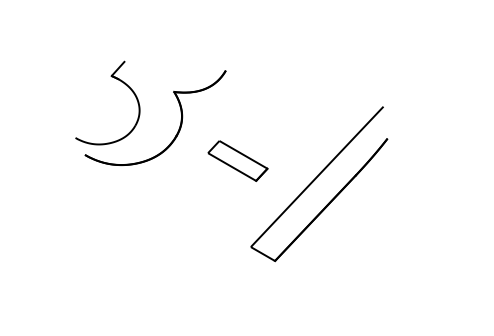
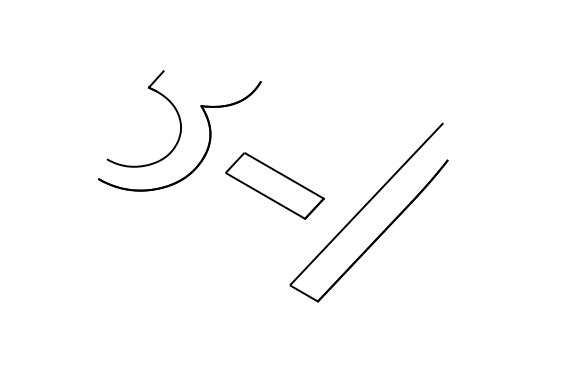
part: (121, 82) -> (160, 95), moved
part: (237, 160) -> (274, 185), size x1.43

